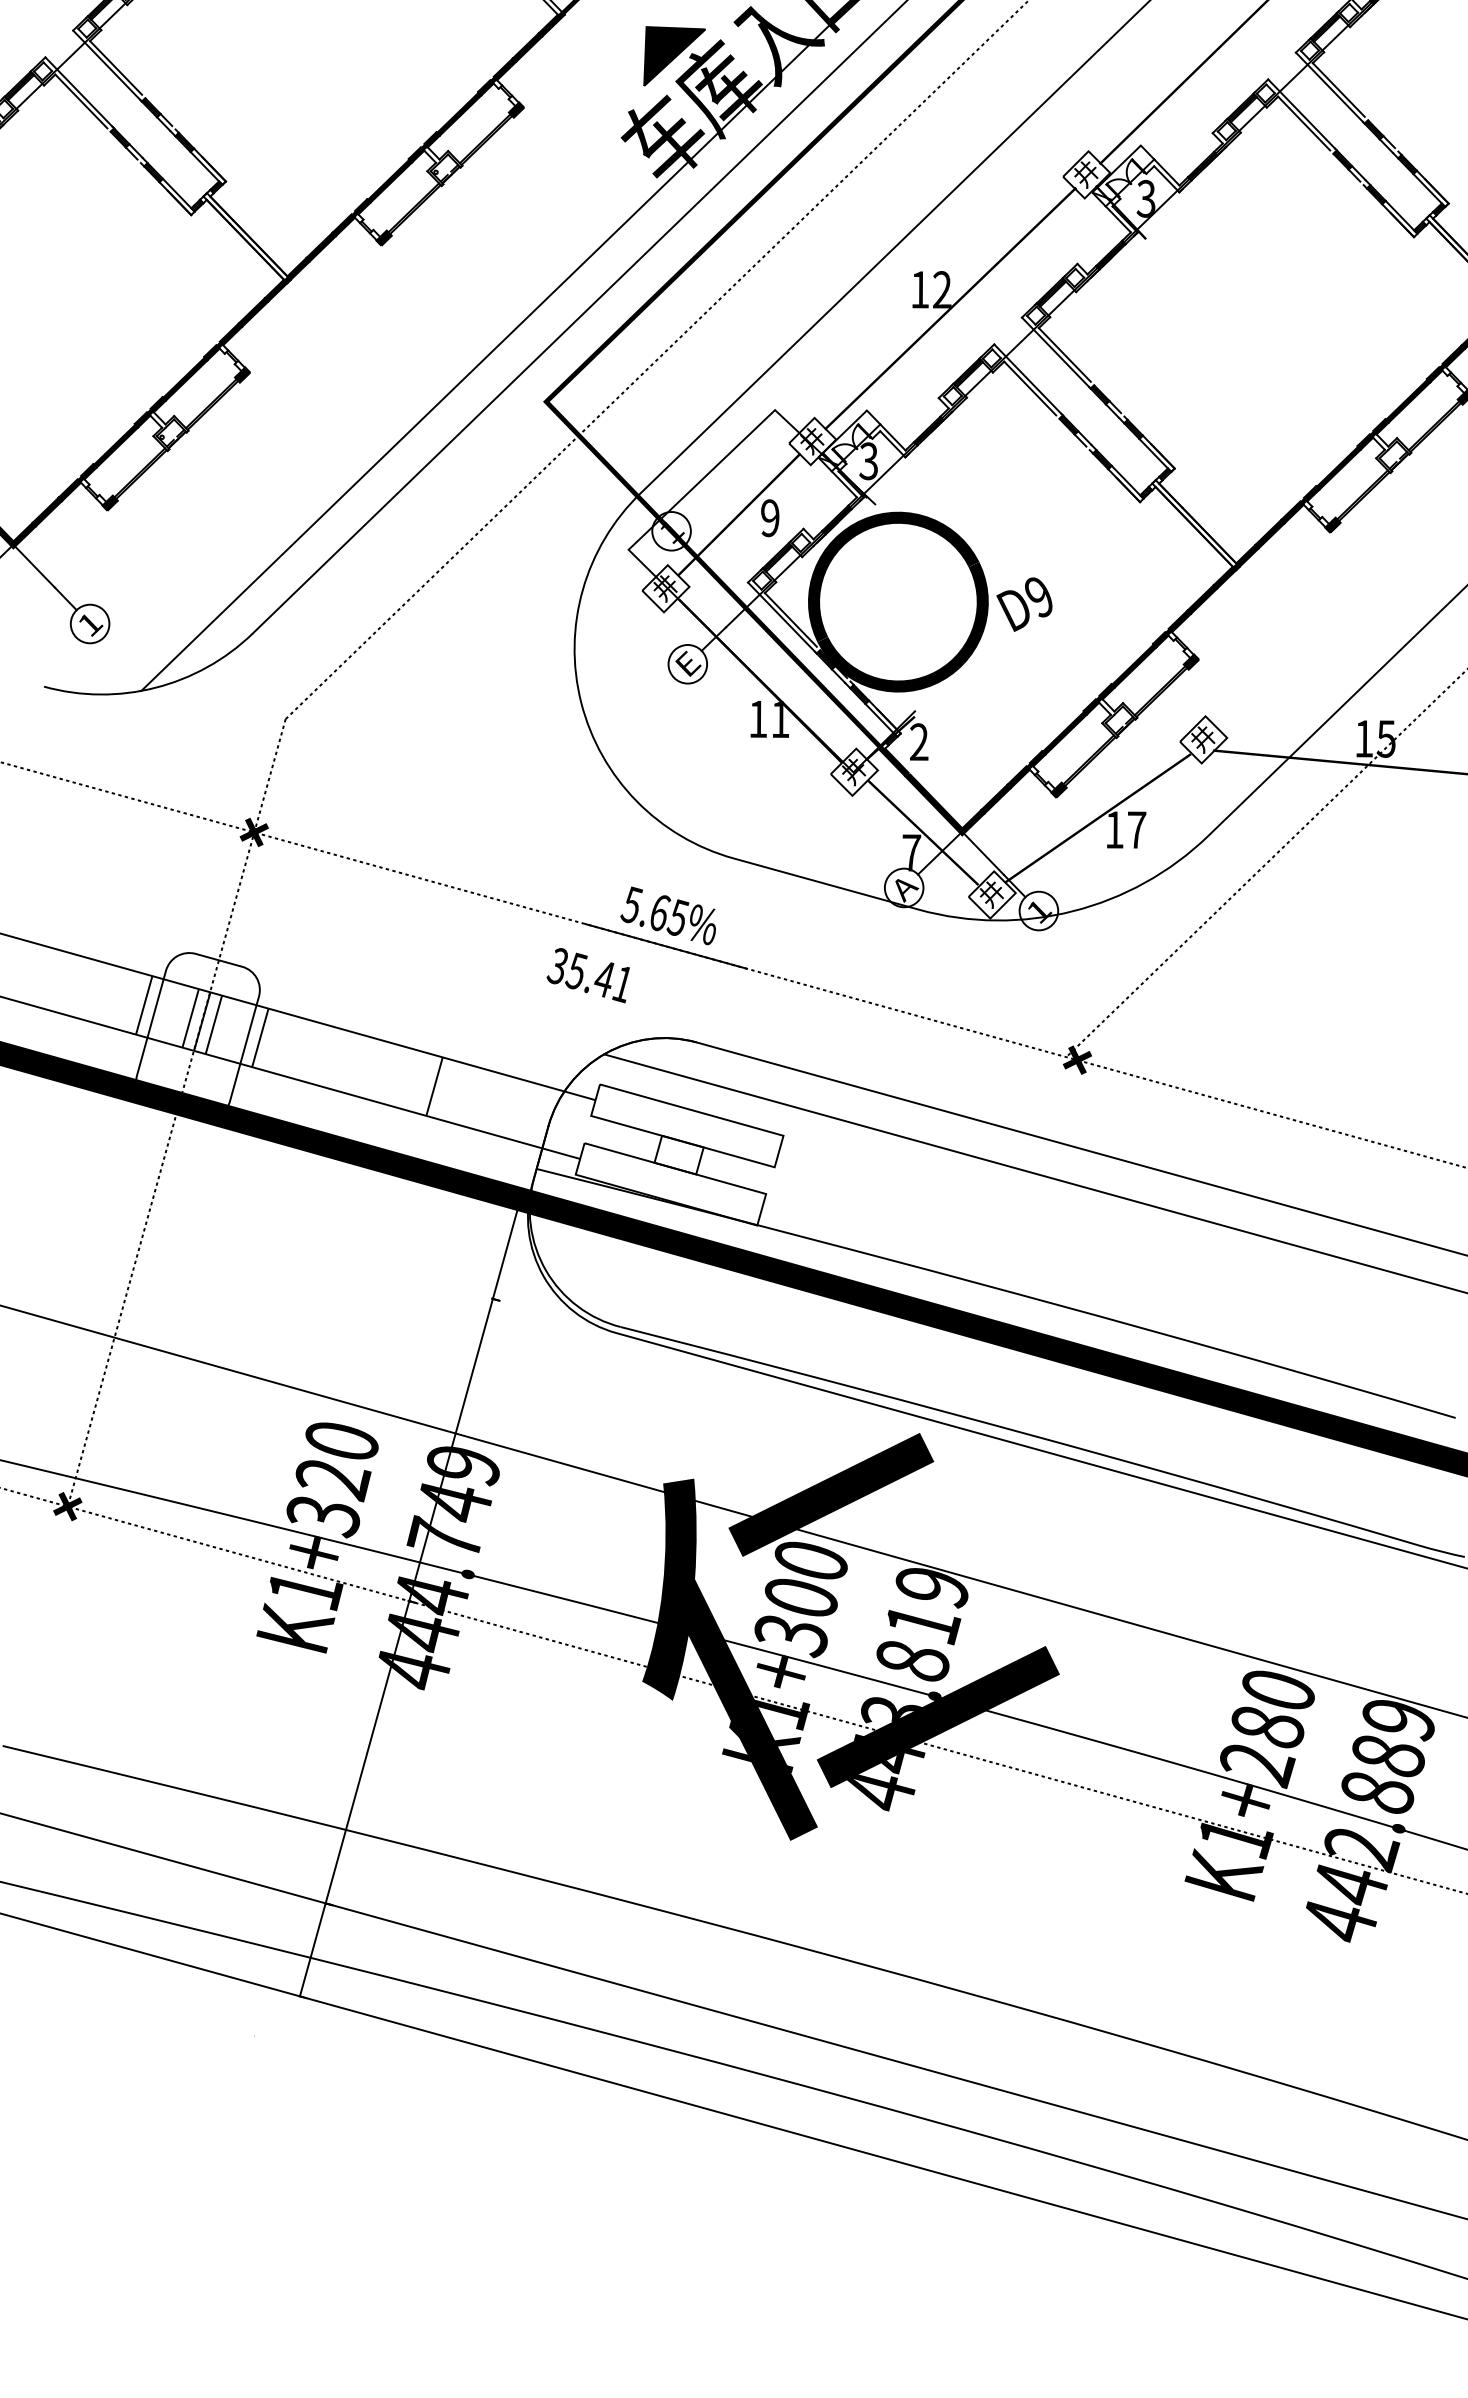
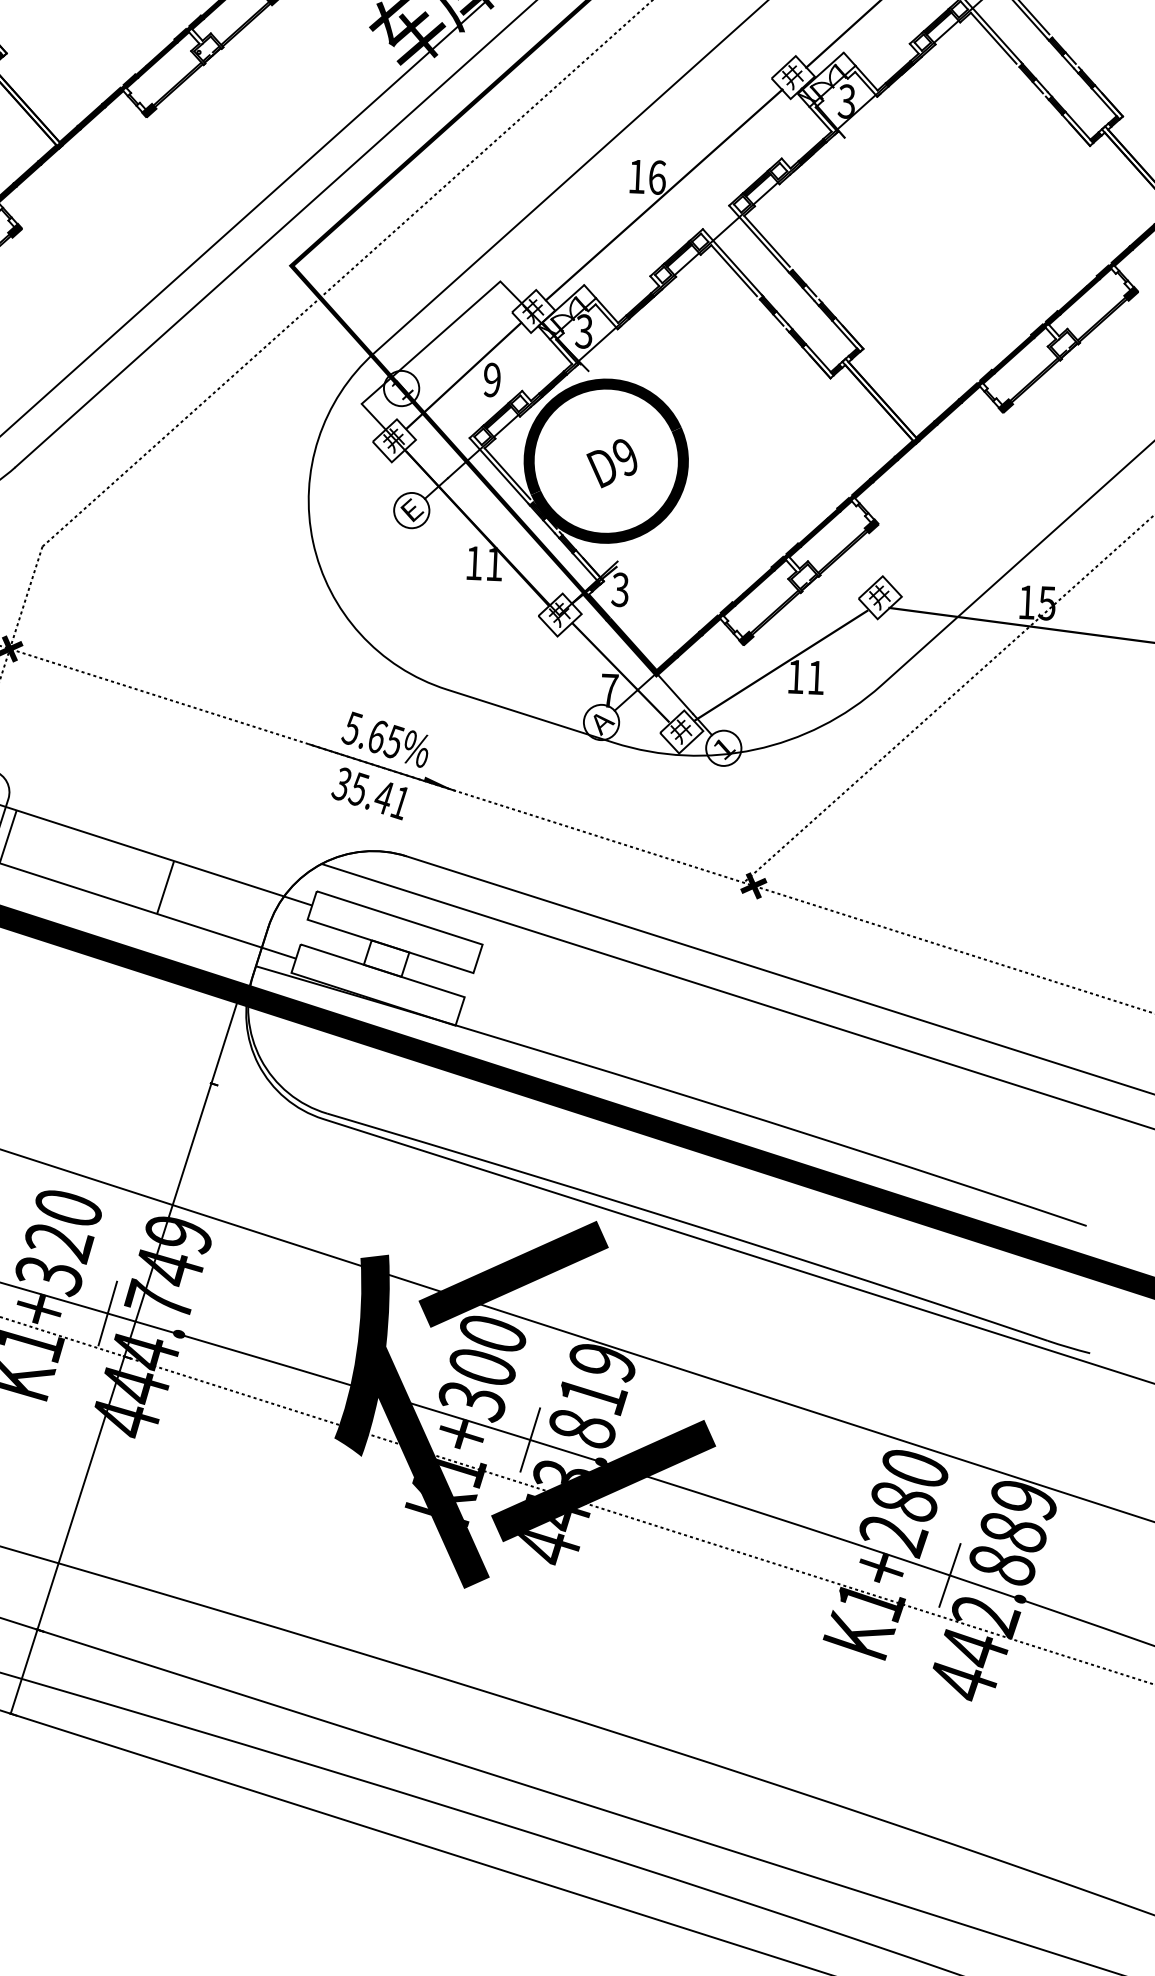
text: (942, 289) -> (657, 177), 12 -> 16
text: (1024, 604) -> (611, 463), moved
text: (918, 742) -> (619, 590), 2 -> 3
text: (1137, 829) -> (816, 677), 17 -> 11
fill: (729, 961) -> (439, 783), added
text: (587, 975) -> (368, 793), moved
line: (389, 1554) -> (108, 1313), added
line: (856, 1675) -> (530, 1440), added
line: (1320, 1805) -> (949, 1575), added

